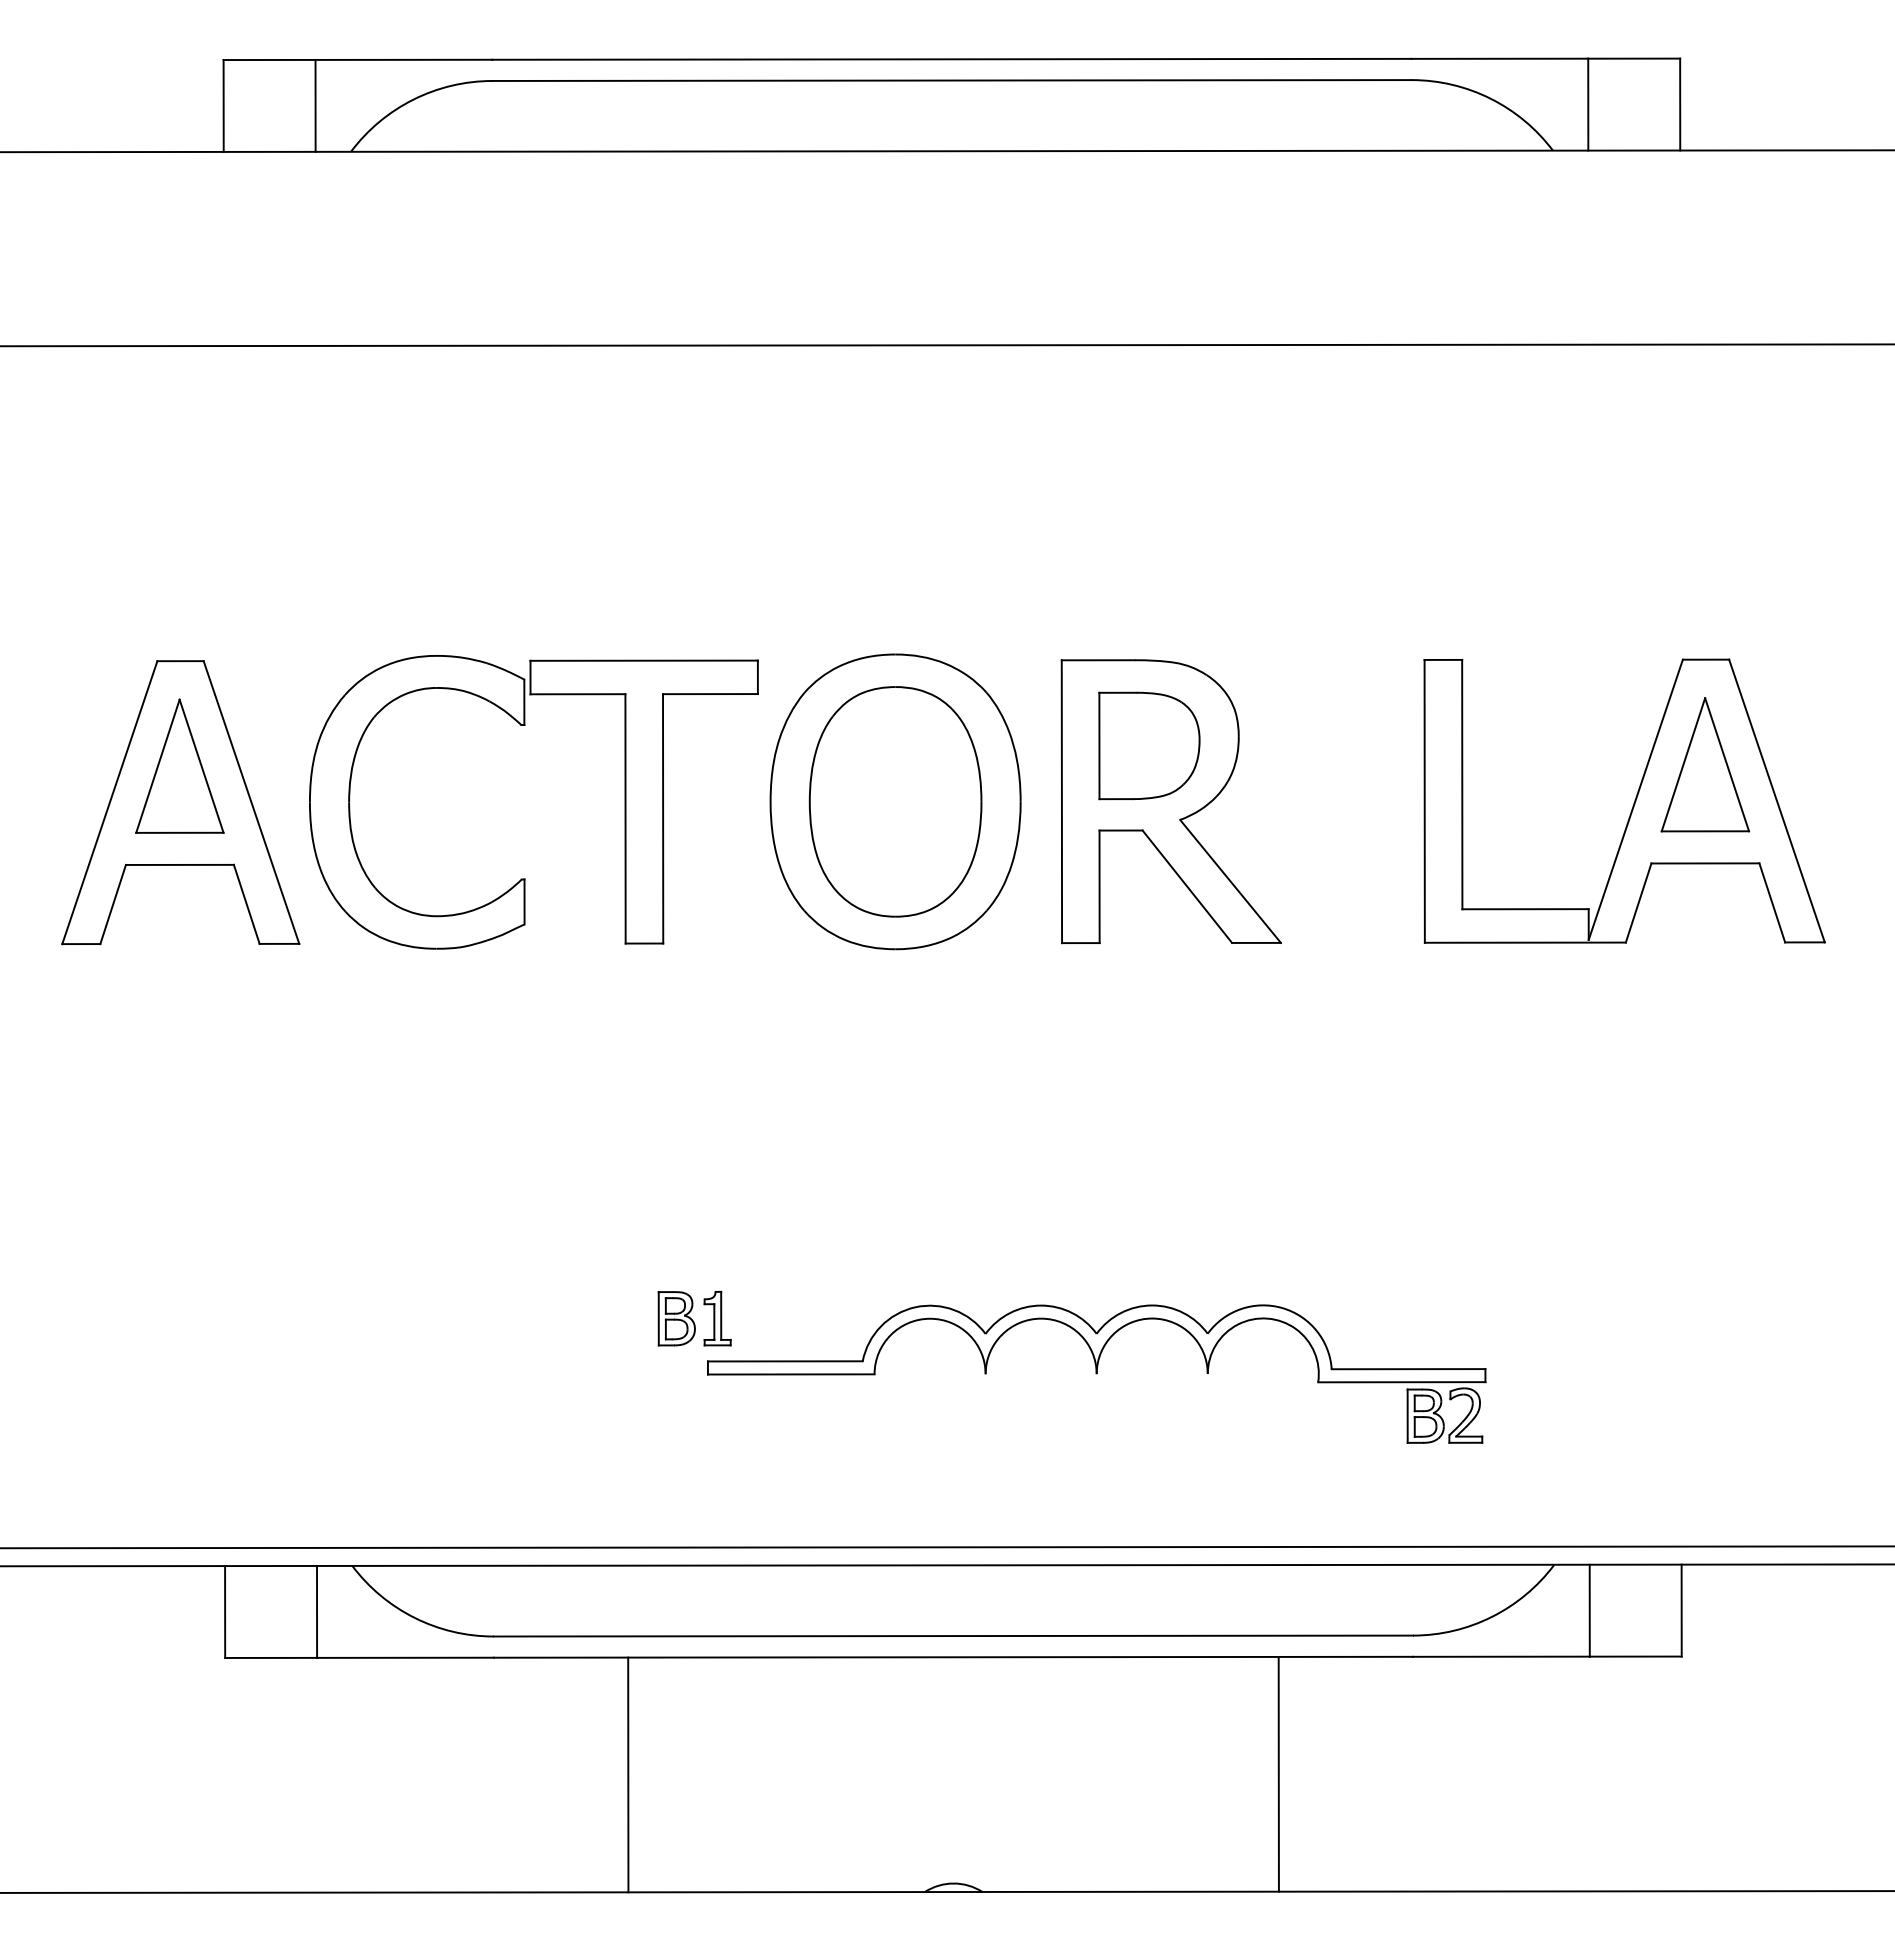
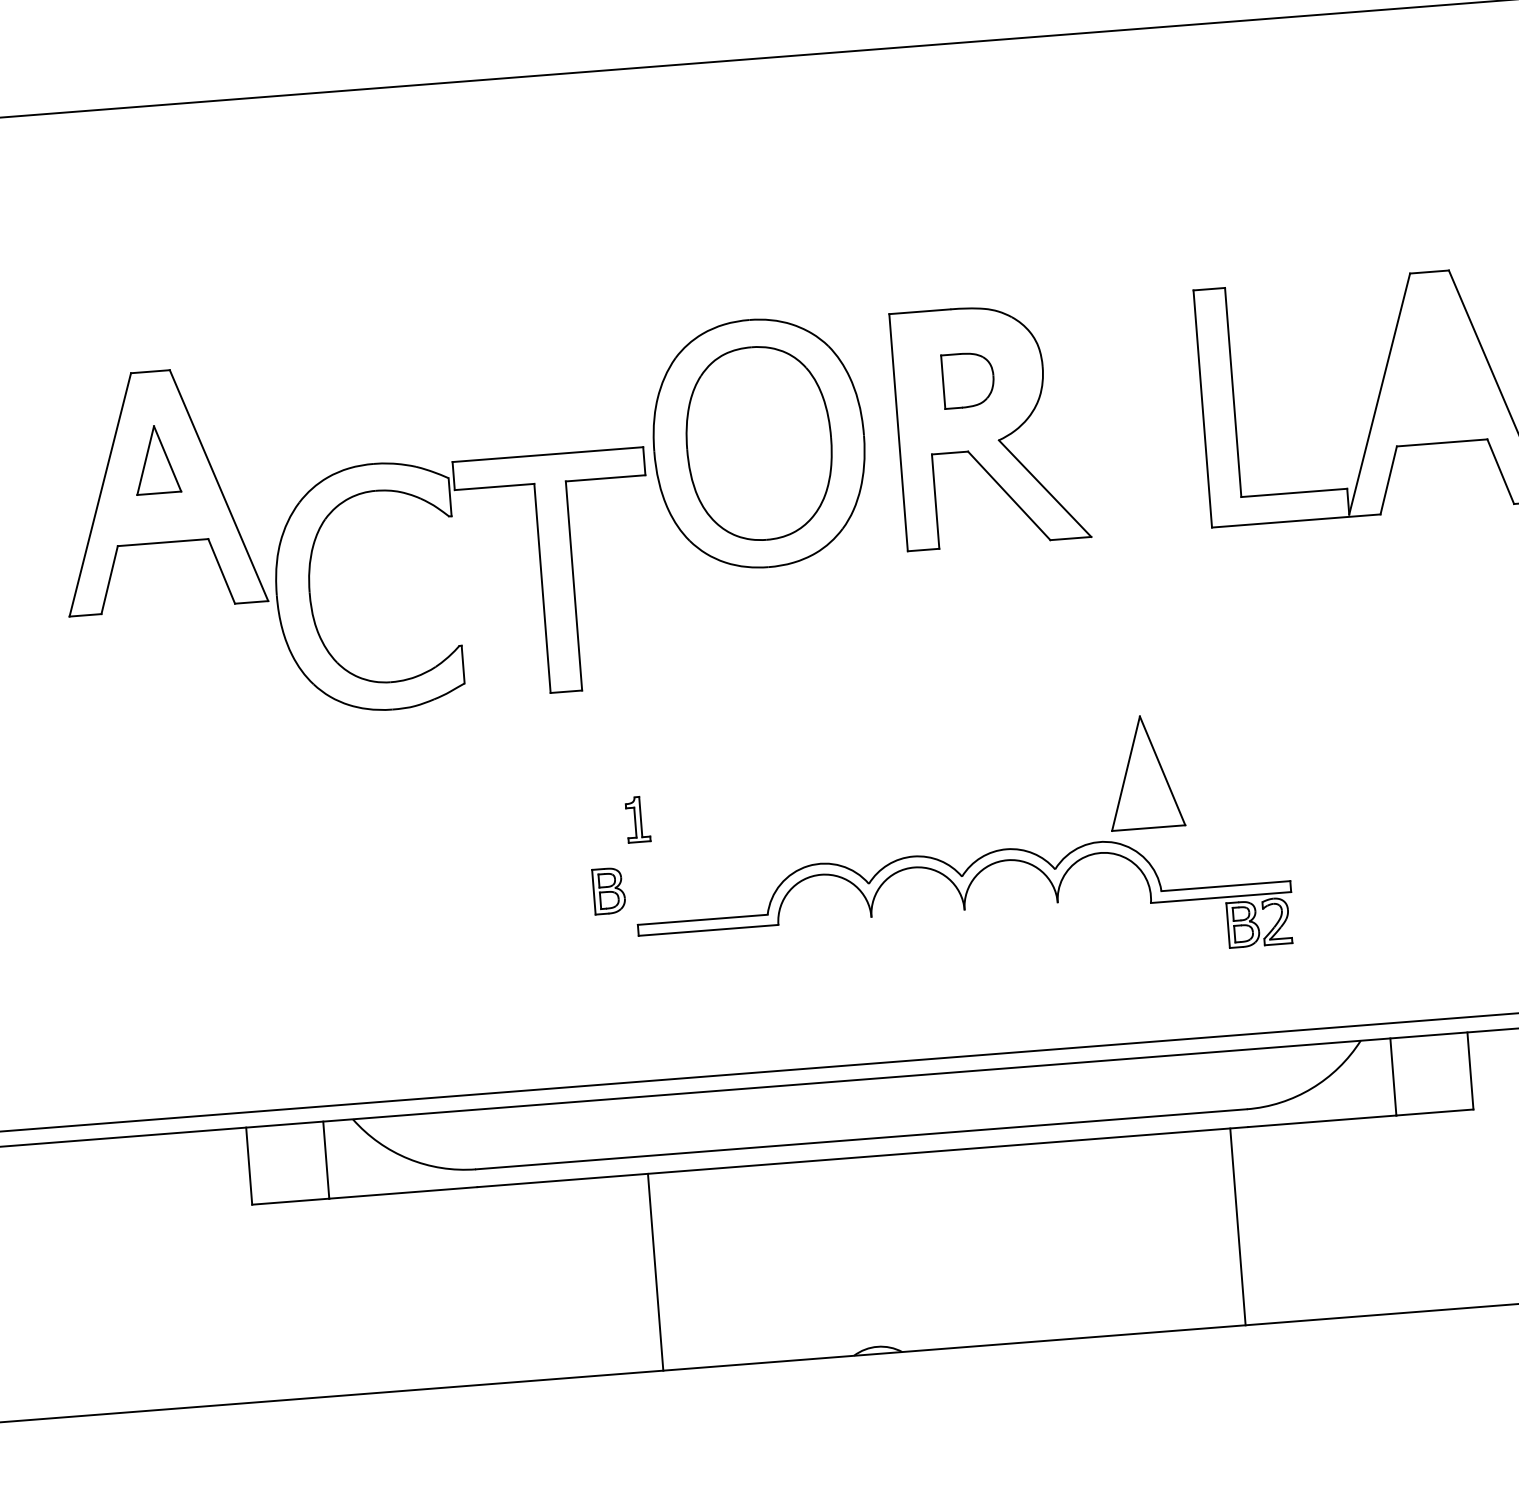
part: (1149, 745) -> (968, 379), size x0.6
part: (1705, 764) -> (1144, 772), moved
part: (179, 765) -> (156, 459), size x0.6
part: (525, 878) -> (462, 644), moved
part: (717, 1318) -> (637, 819), moved
line: (1278, 1773) -> (1237, 1226), moved
line: (628, 1774) -> (655, 1271), moved

